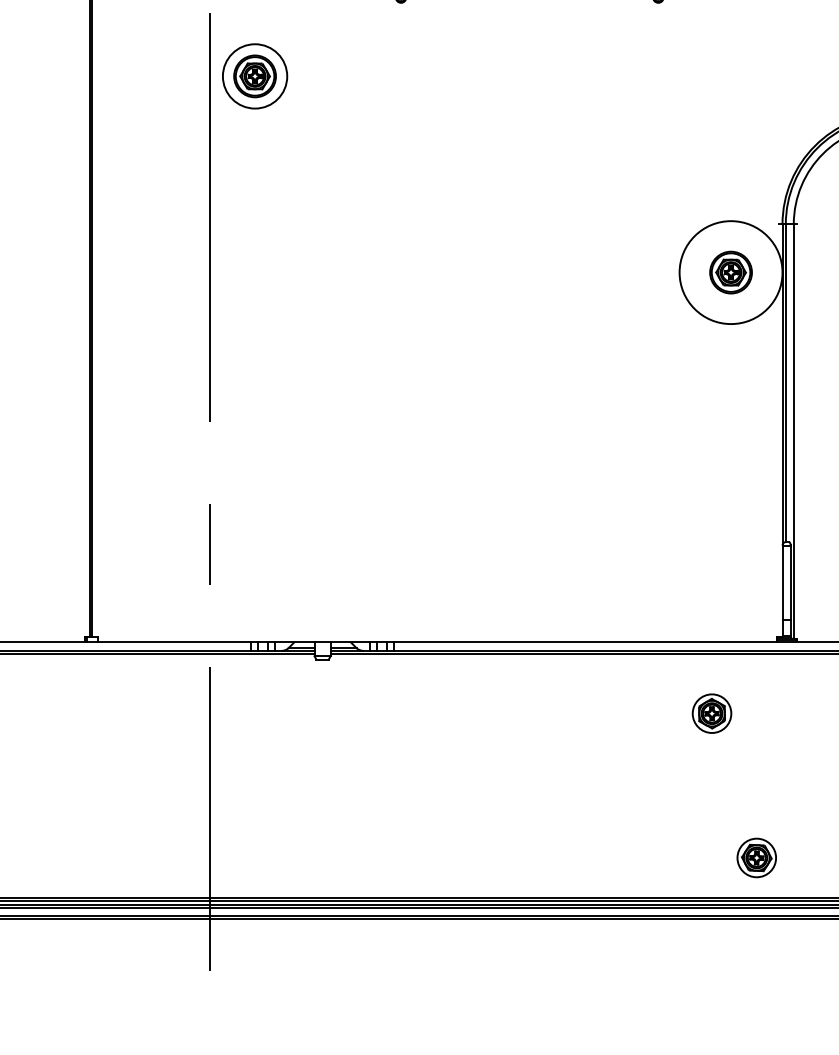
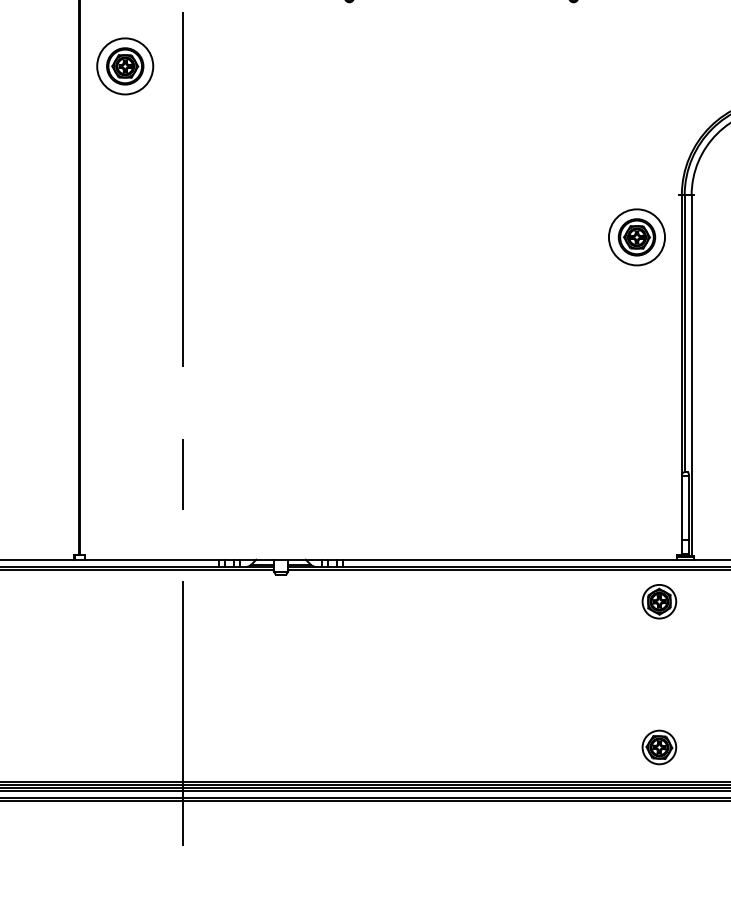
part: (255, 76) -> (125, 66), moved
circle: (730, 272) -> (636, 237), size x0.62
part: (712, 713) -> (659, 601), moved

